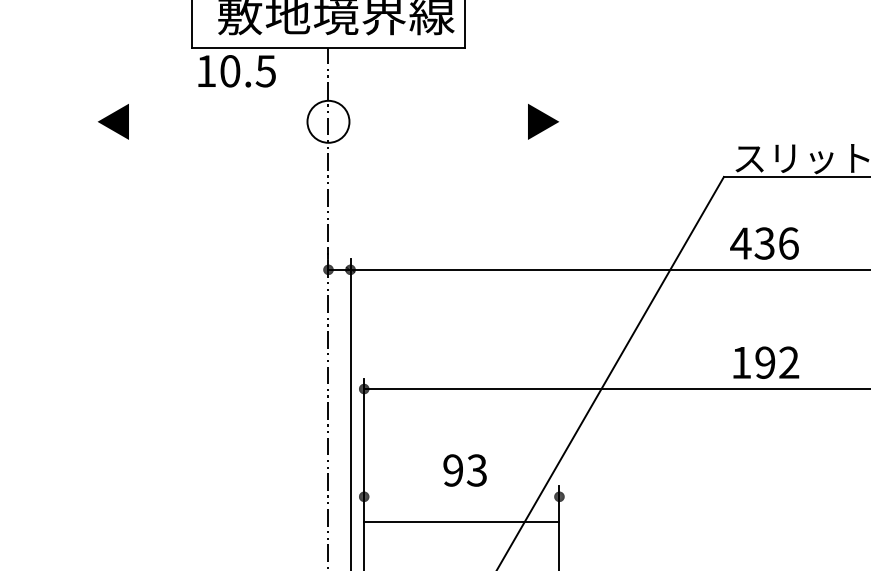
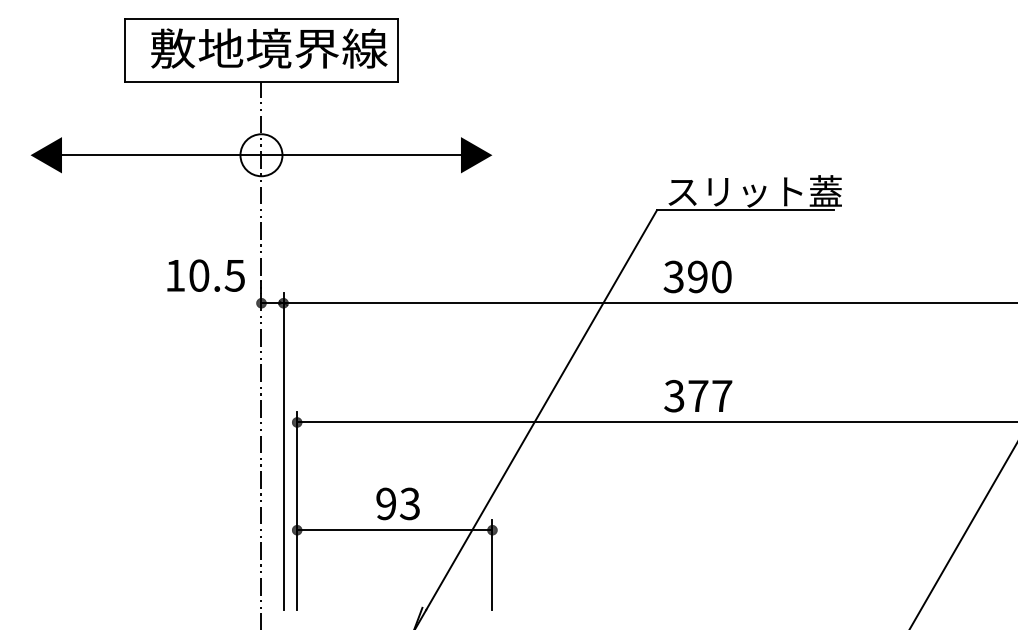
text: (236, 71) -> (205, 275), moved
line: (328, 122) -> (261, 155), added
text: (764, 243) -> (697, 276), 436 -> 390
text: (765, 362) -> (698, 395), 192 -> 377
line: (461, 522) -> (394, 530), moved

